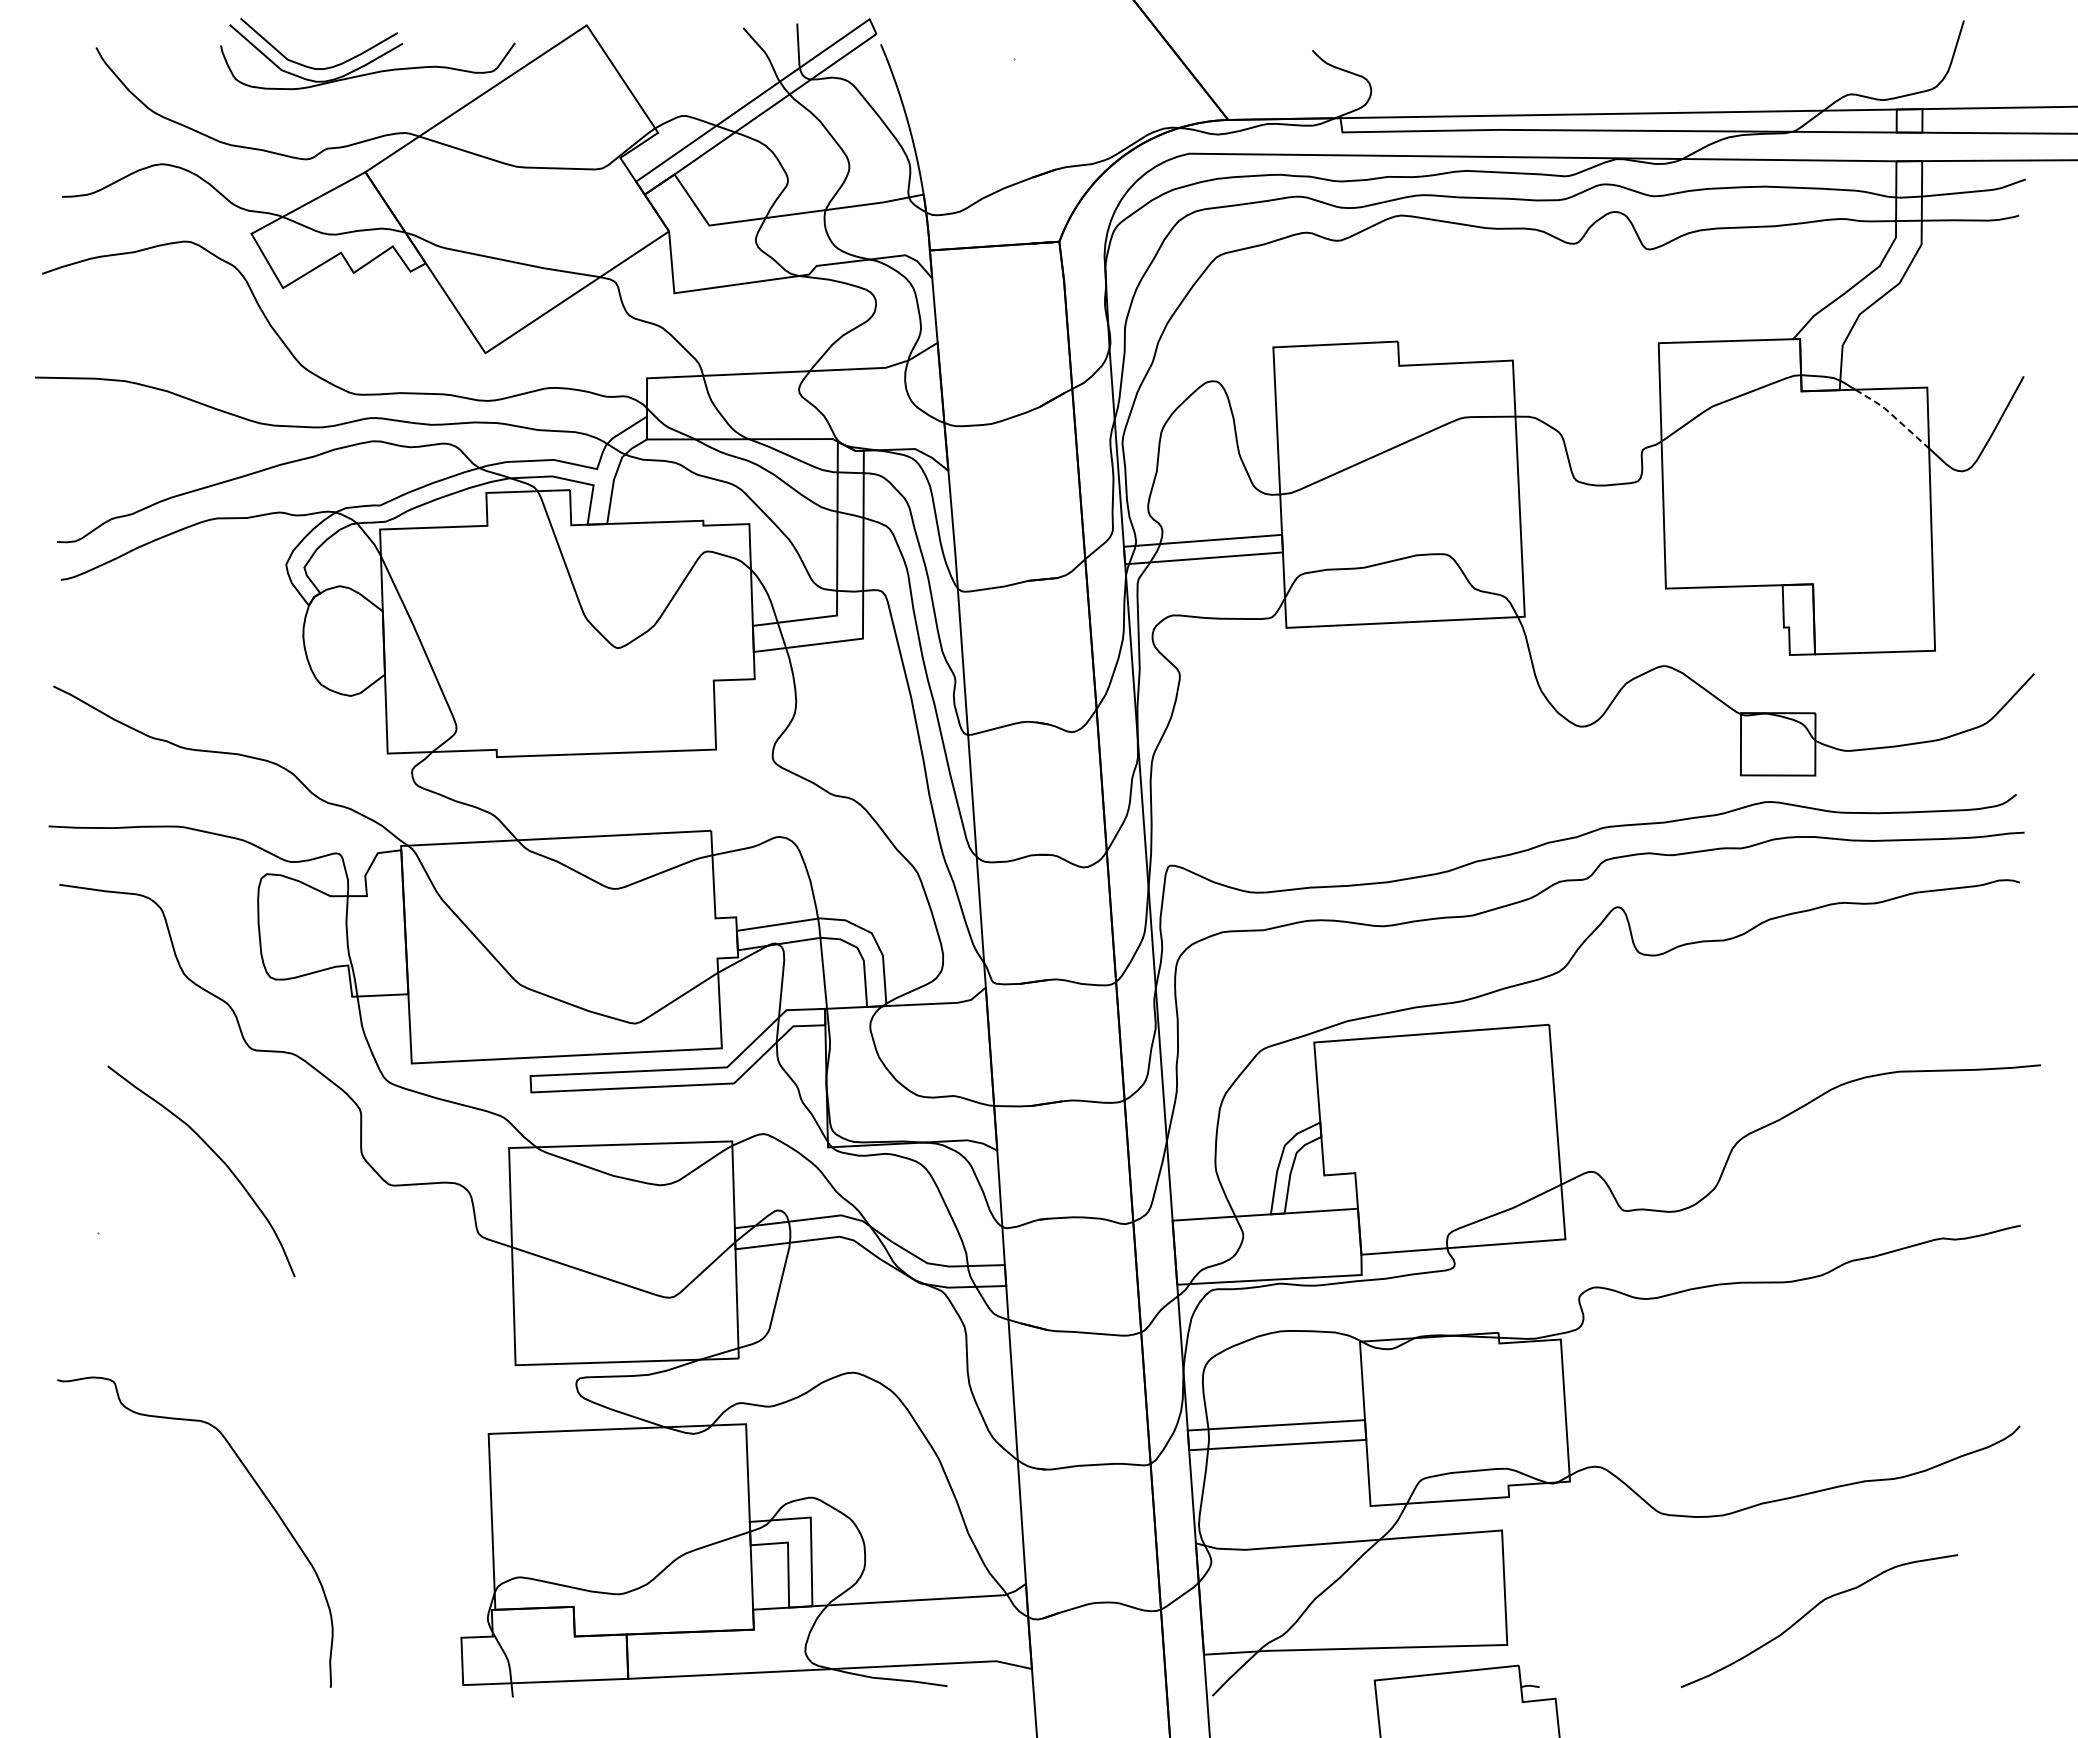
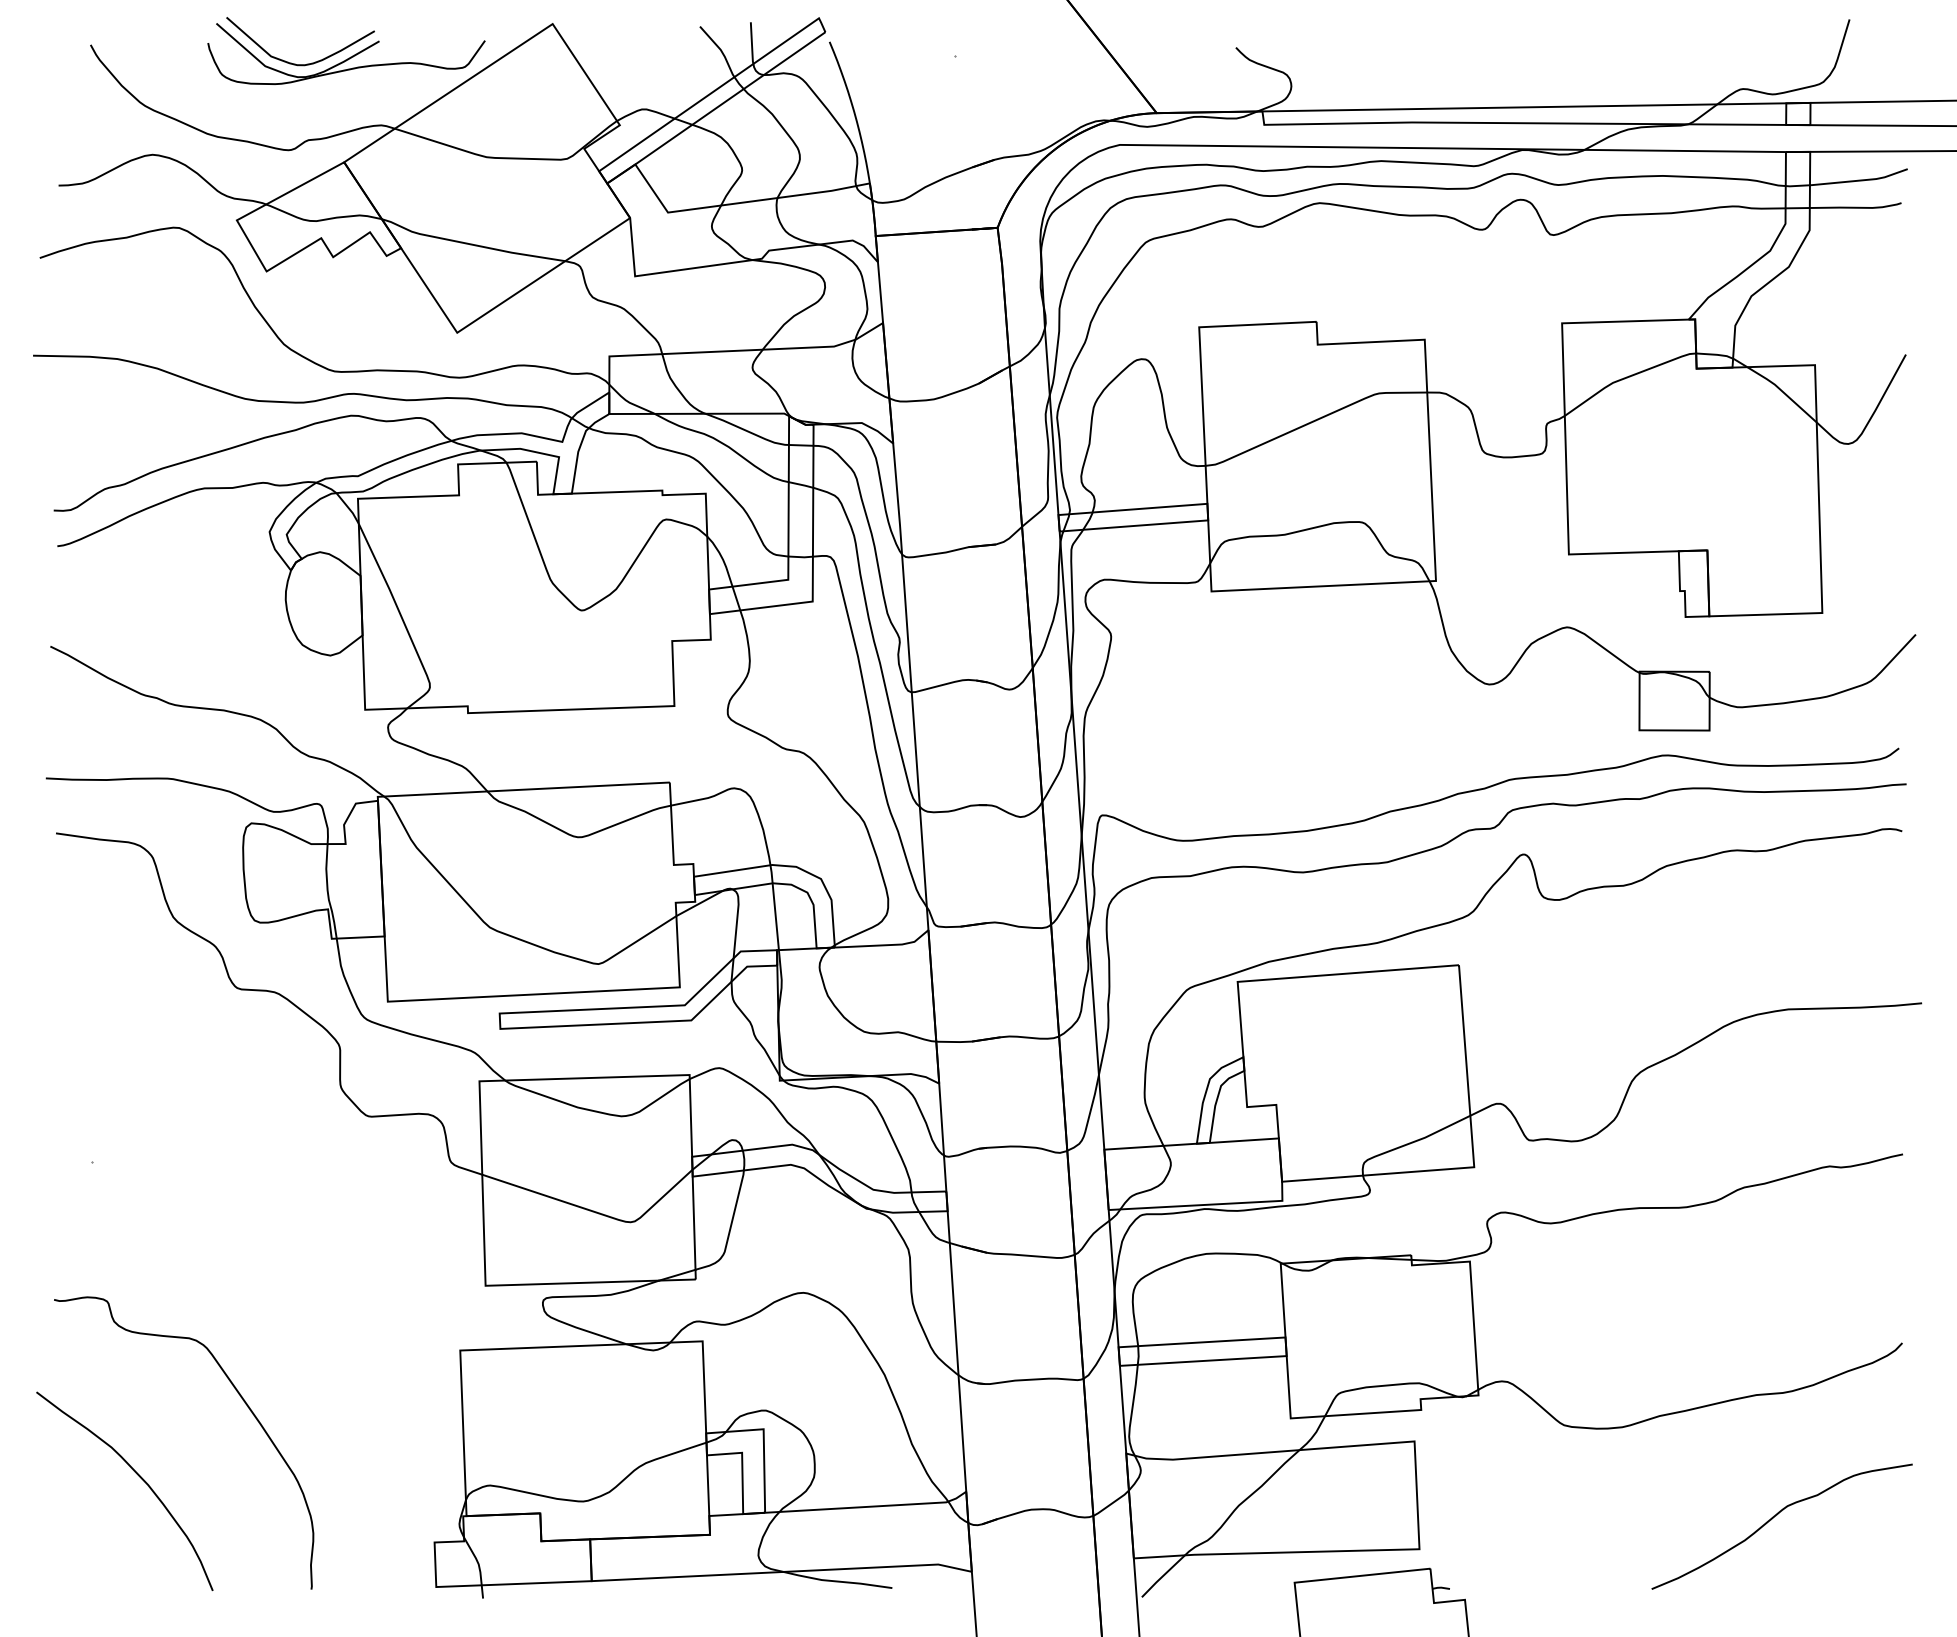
line: (1892, 415) -> (1782, 391), dashed -> solid
curve: (217, 1157) -> (139, 1478), moved
curve: (1811, 1611) -> (1774, 1517), moved

